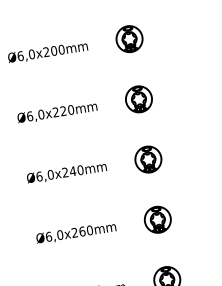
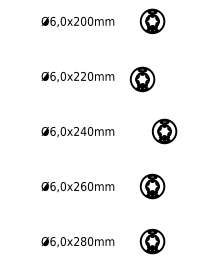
part: (138, 99) -> (142, 79), moved
part: (148, 159) -> (164, 131), moved

